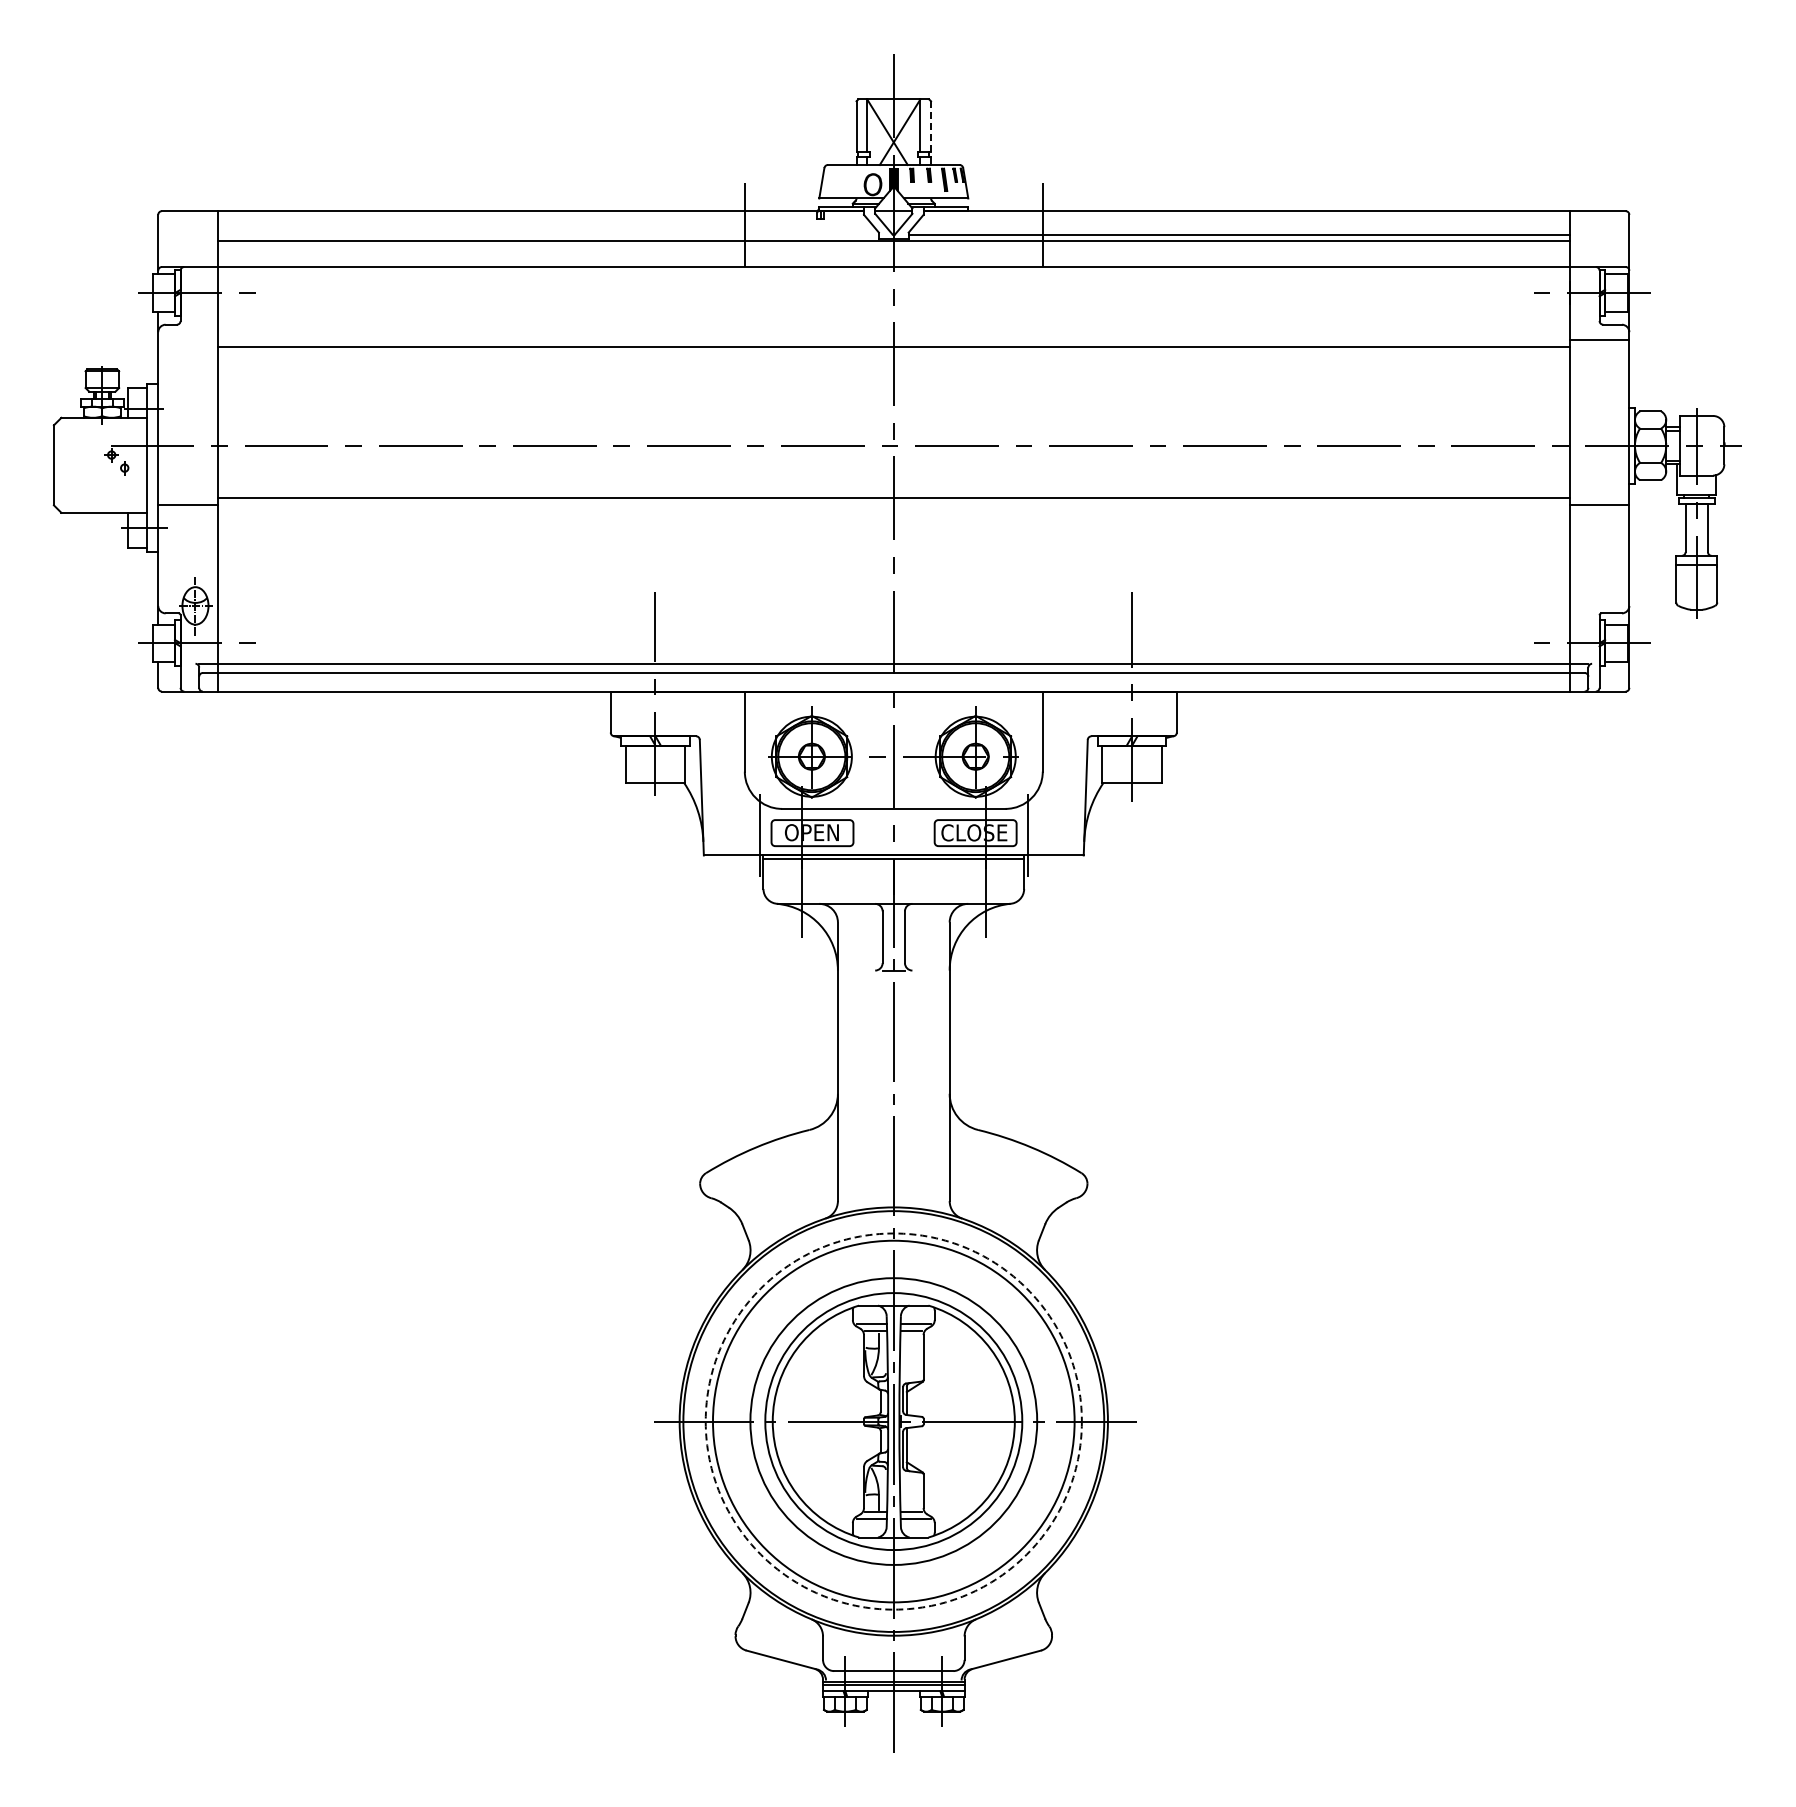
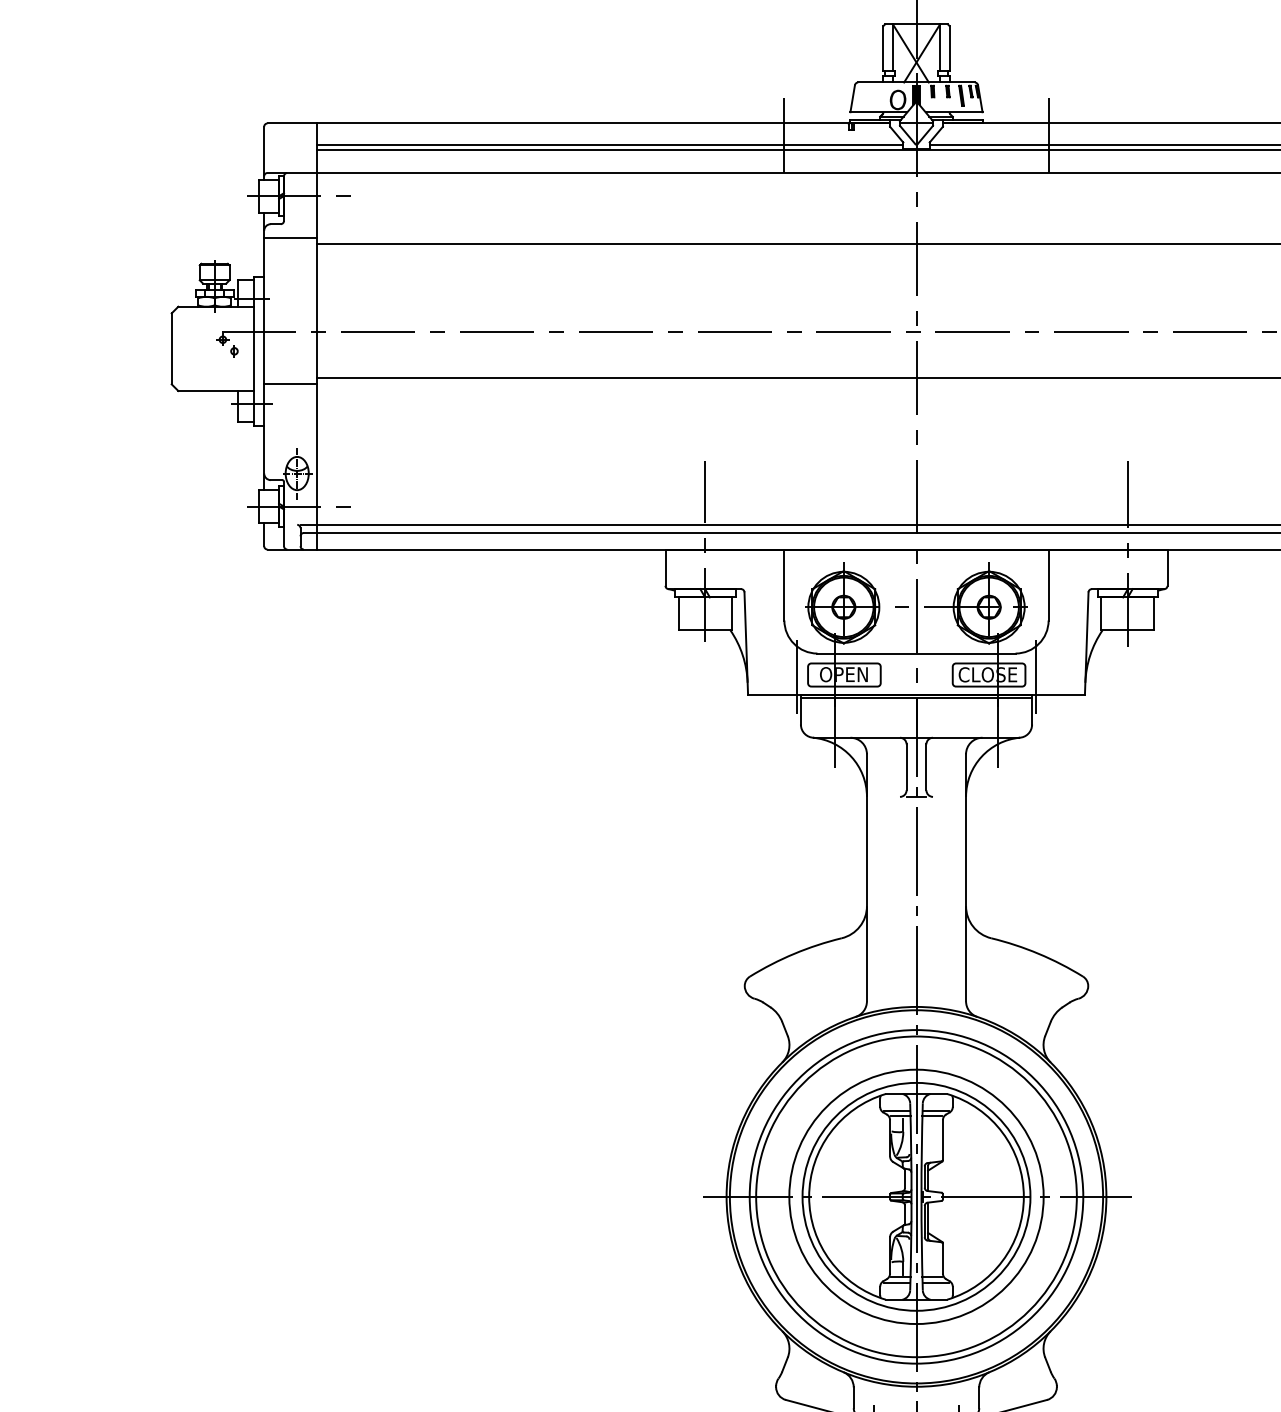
line: (931, 126) -> (949, 48), dashed -> solid
line: (547, 235) -> (609, 145), added
line: (187, 340) -> (290, 238), added
circle: (893, 1421) -> (916, 1196), dashed -> solid

